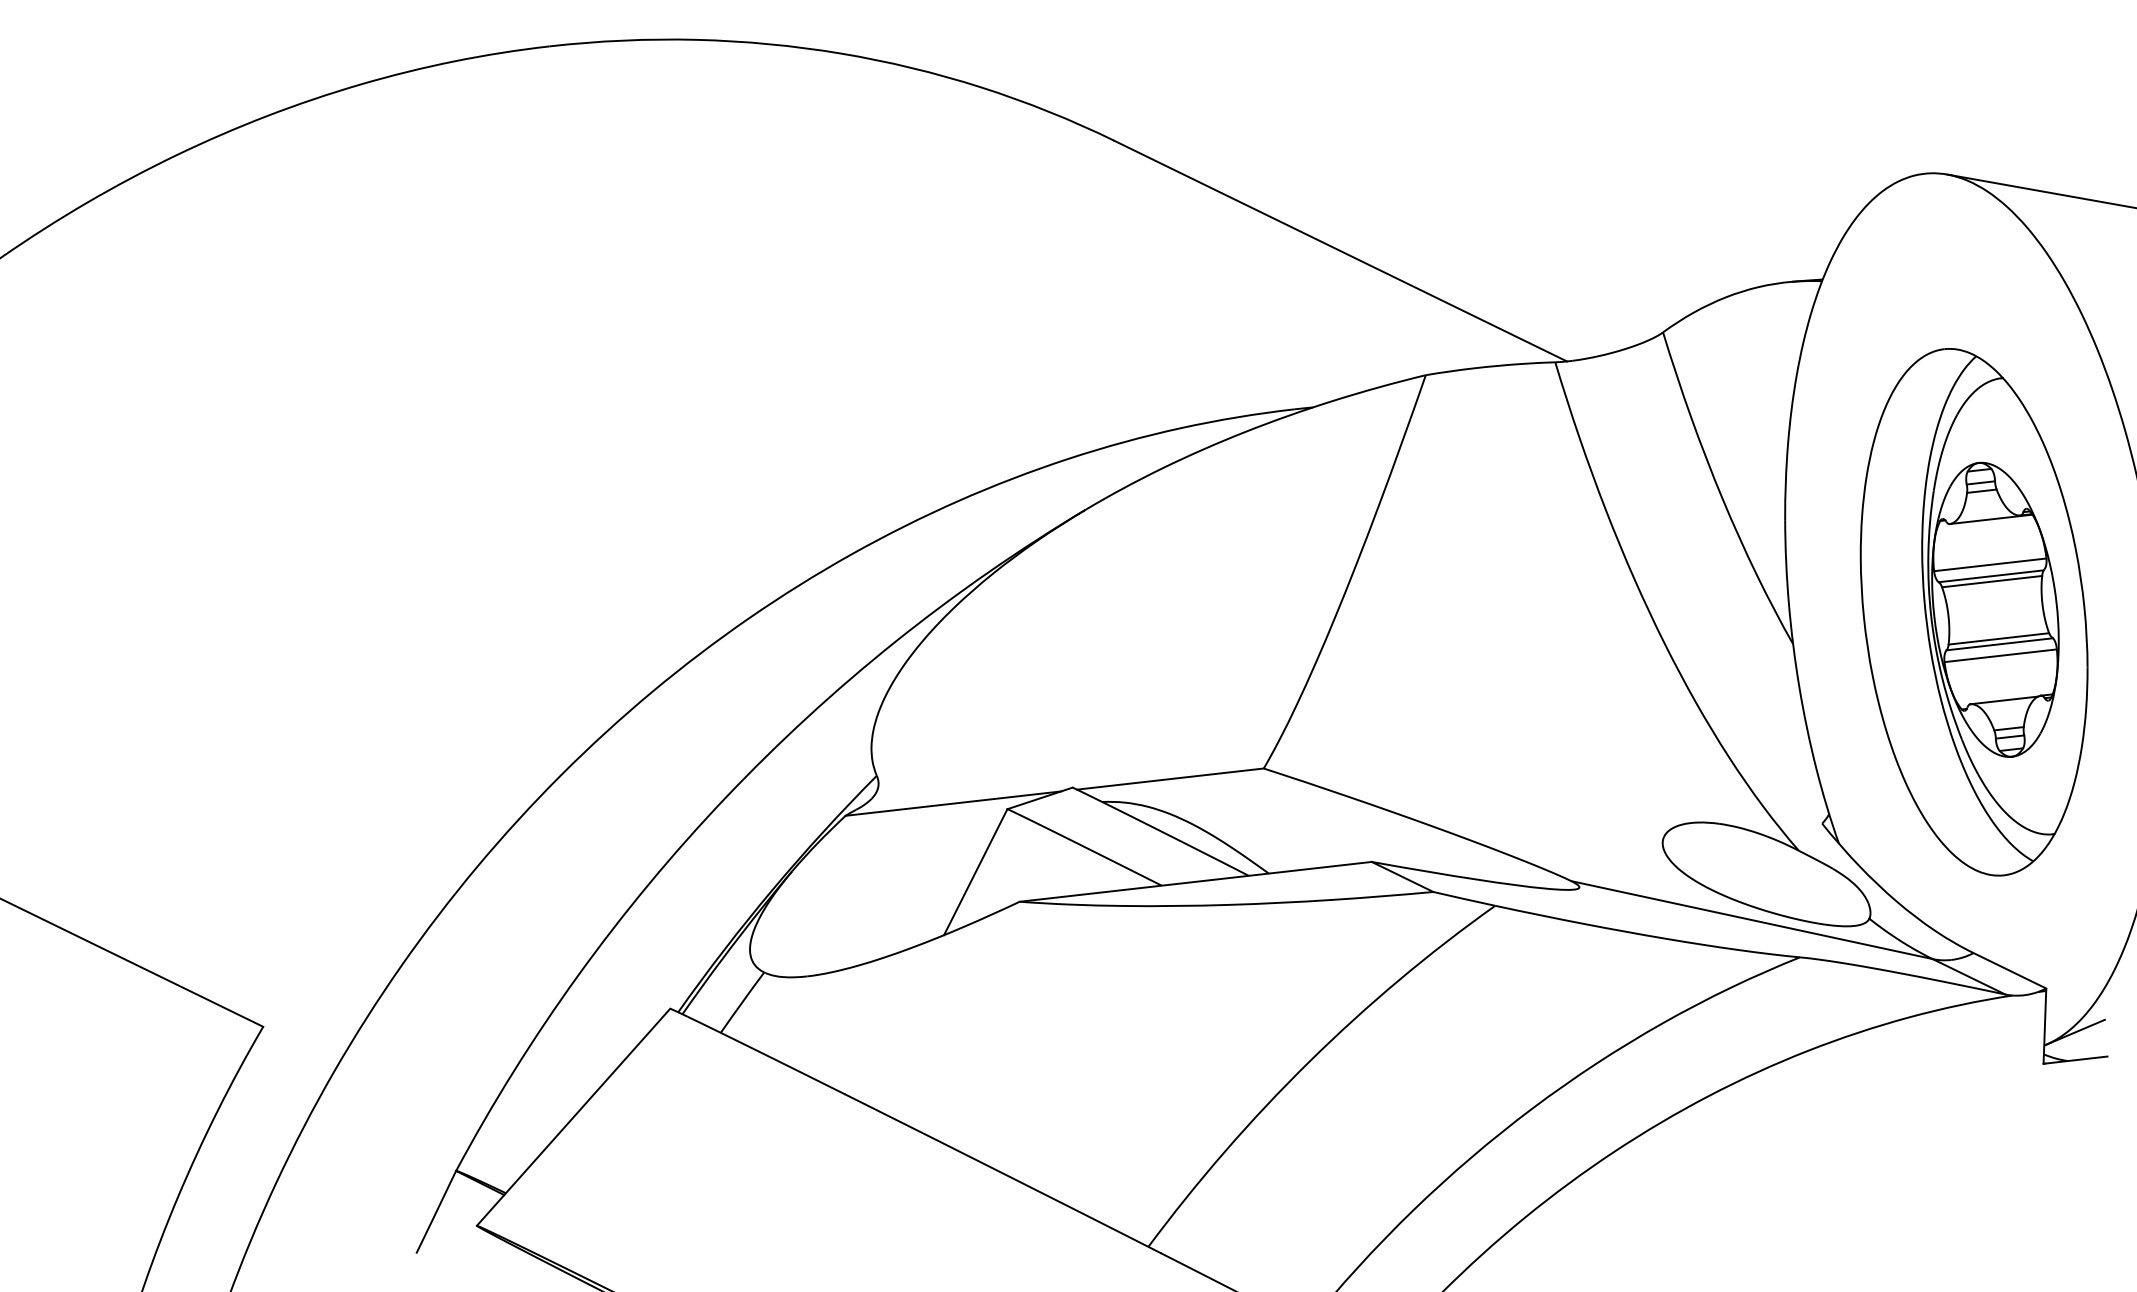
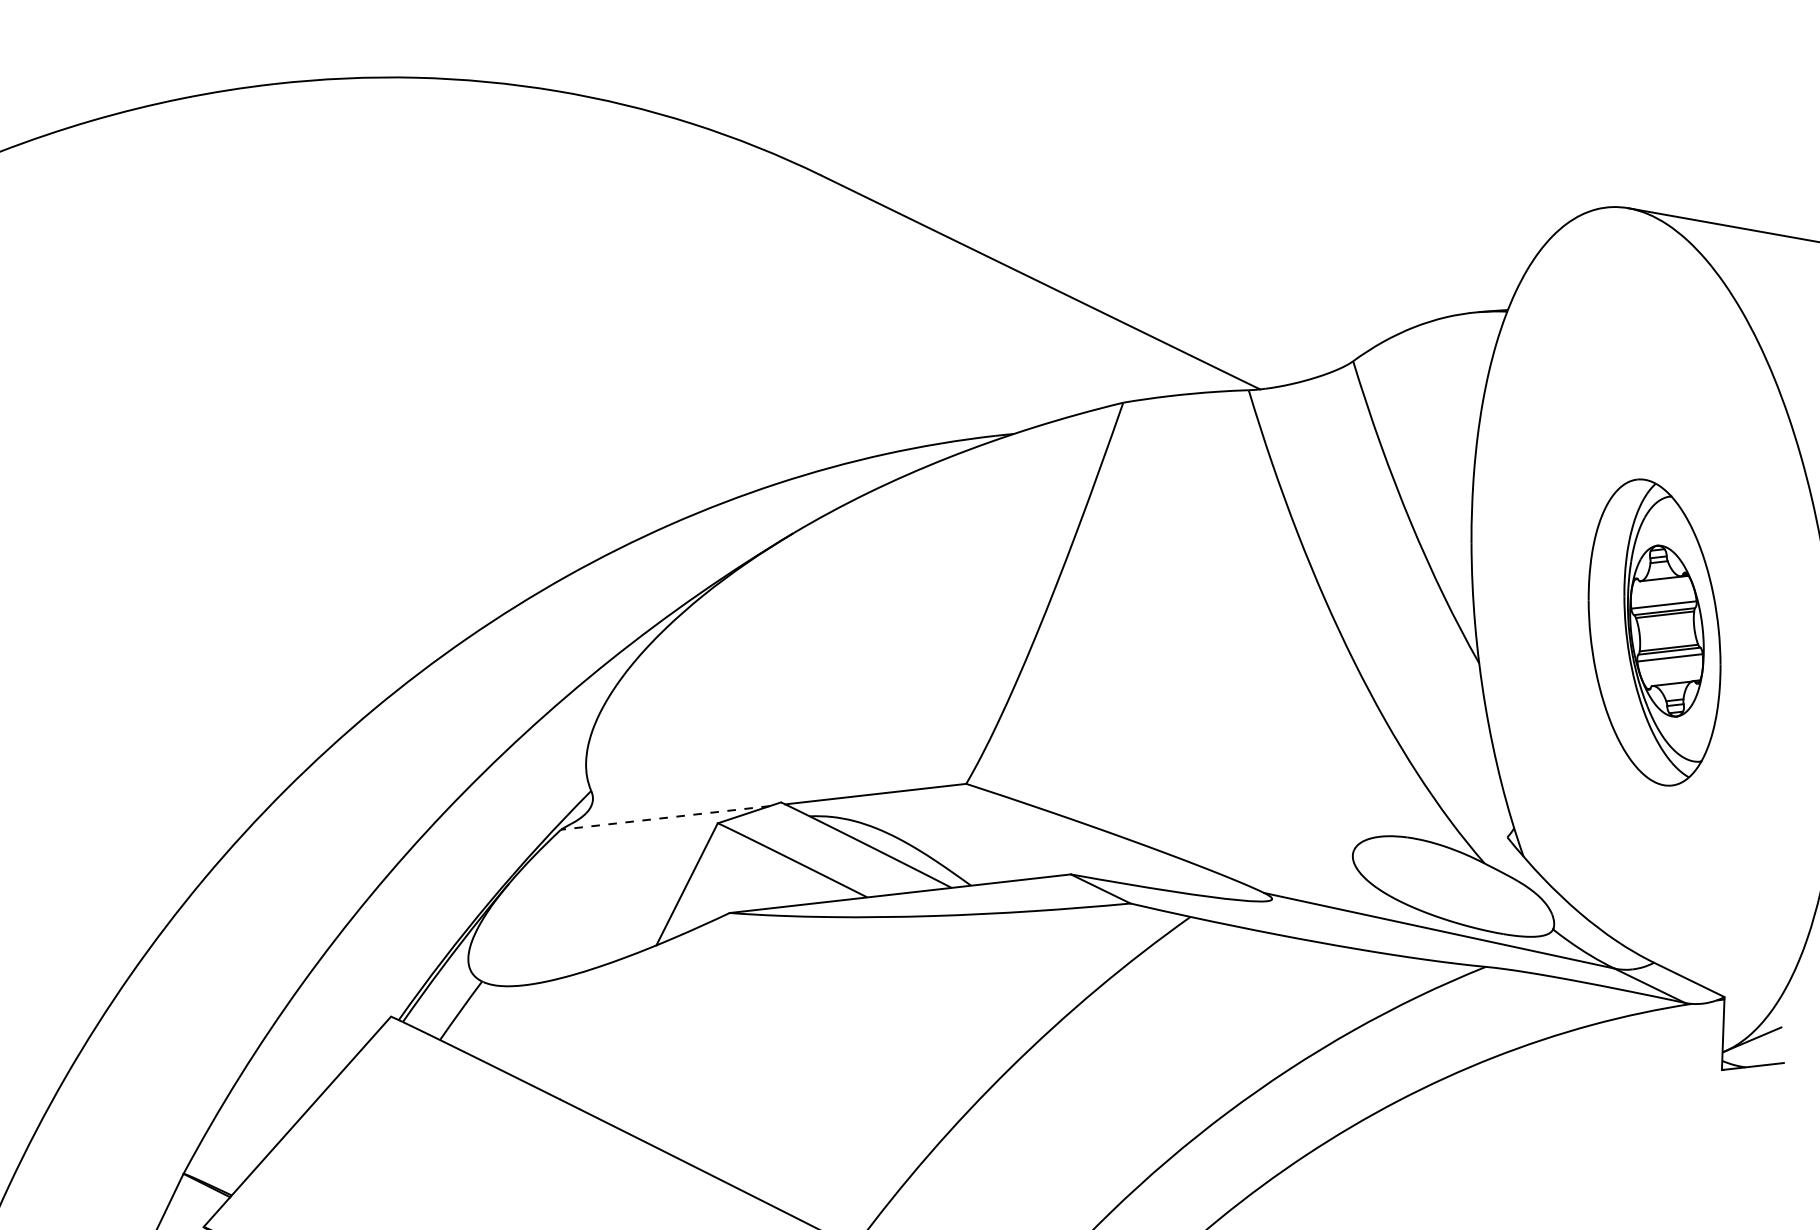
part: (1973, 612) -> (1654, 632), size x0.6
line: (952, 803) -> (664, 817), solid -> dashed

